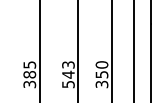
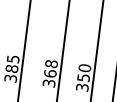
text: (68, 74) -> (50, 73), 543 -> 368

